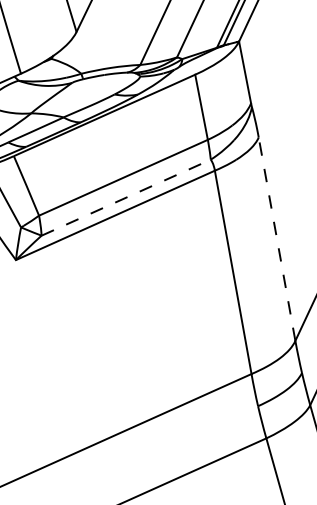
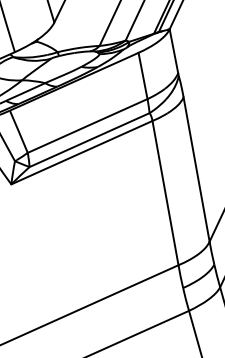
line: (126, 198) -> (89, 140), dashed -> solid
line: (276, 239) -> (196, 169), dashed -> solid

